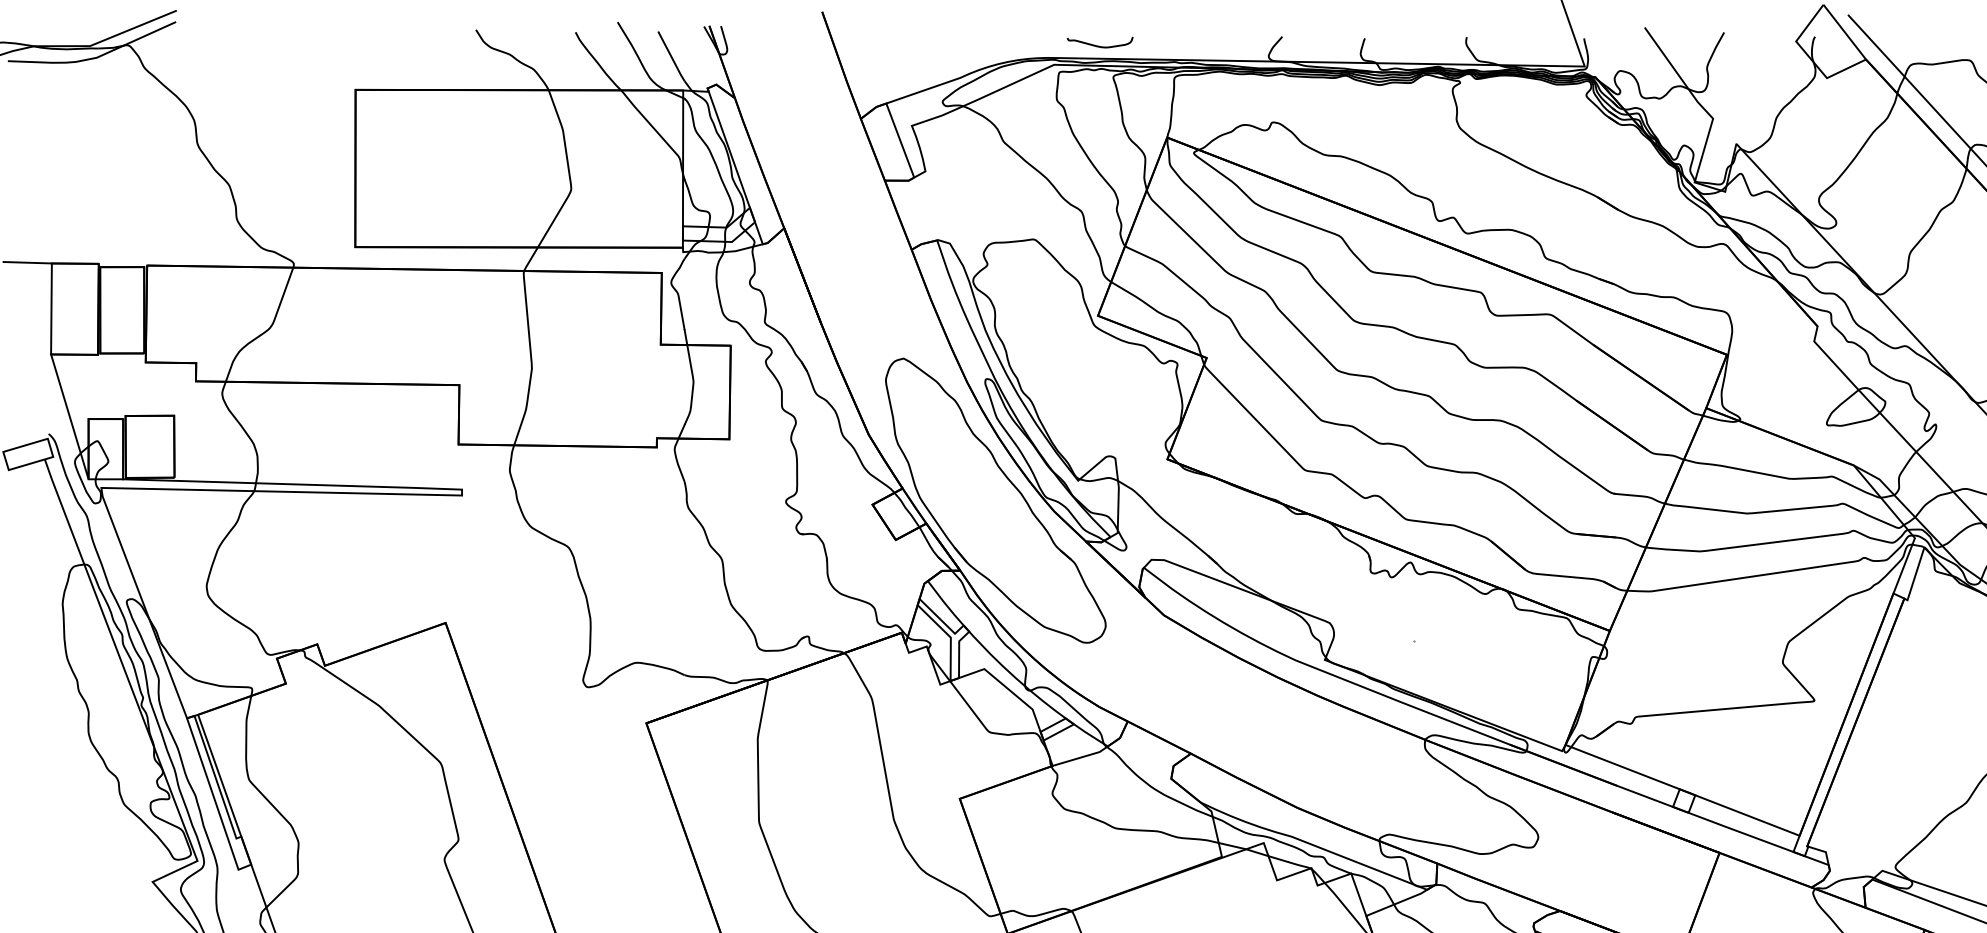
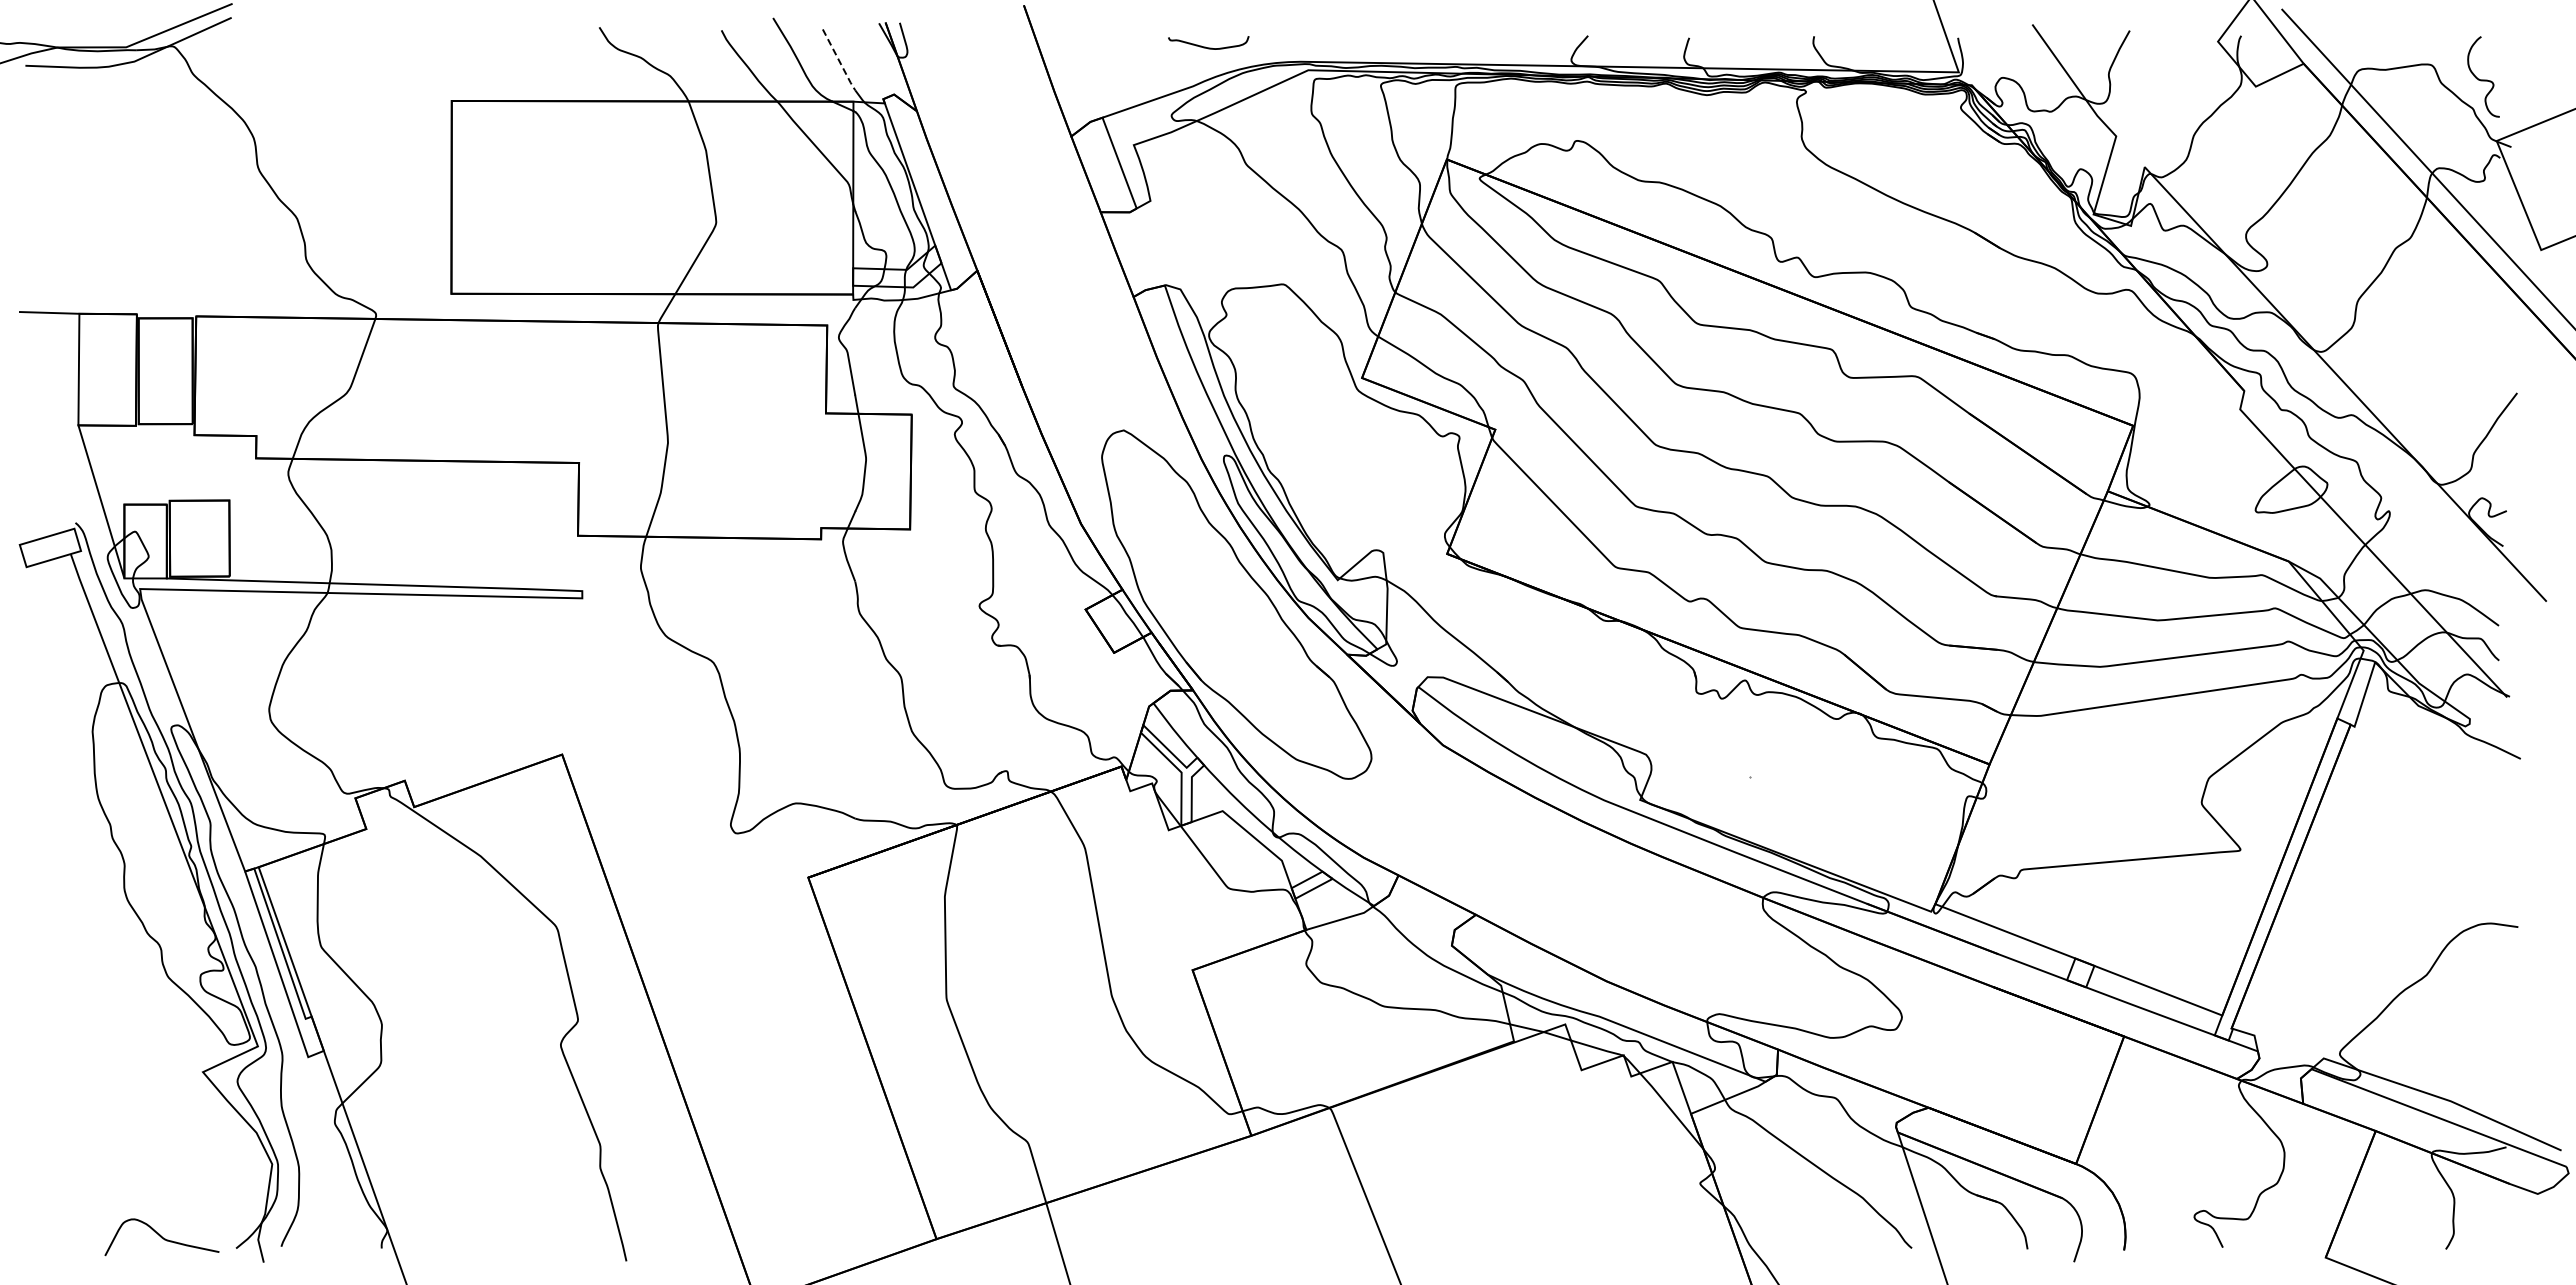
curve: (1097, 45) -> (1205, 46), moved
line: (671, 56) -> (839, 60), solid -> dashed

